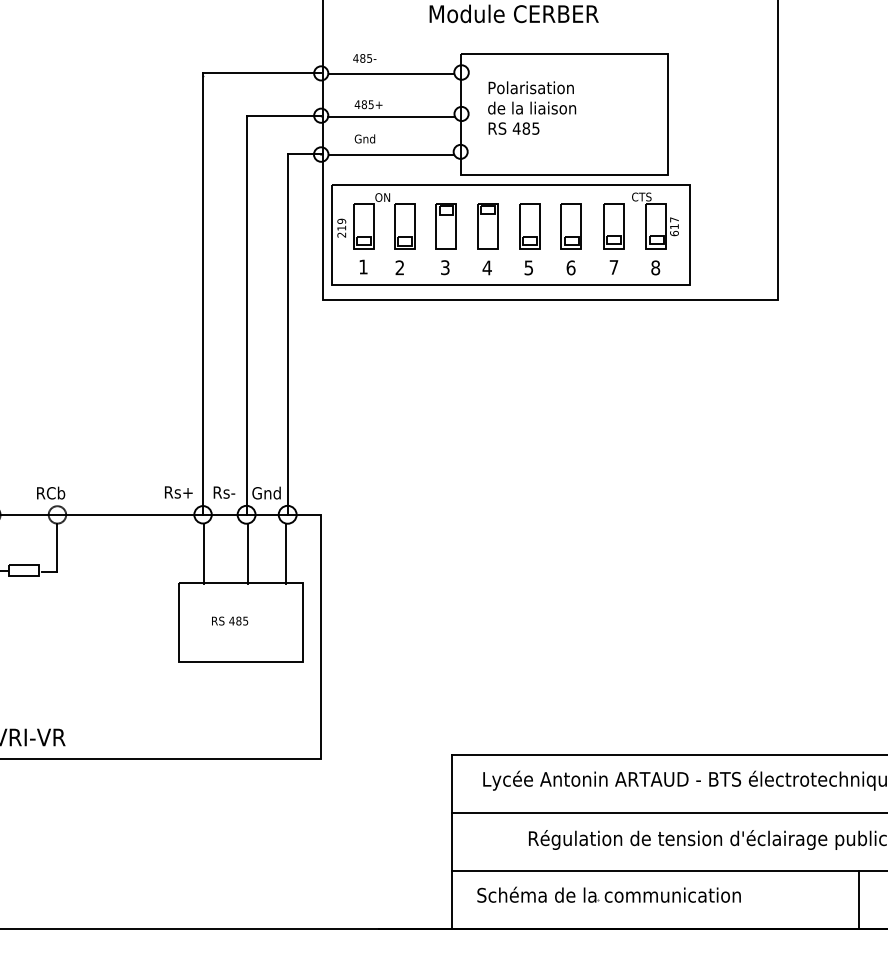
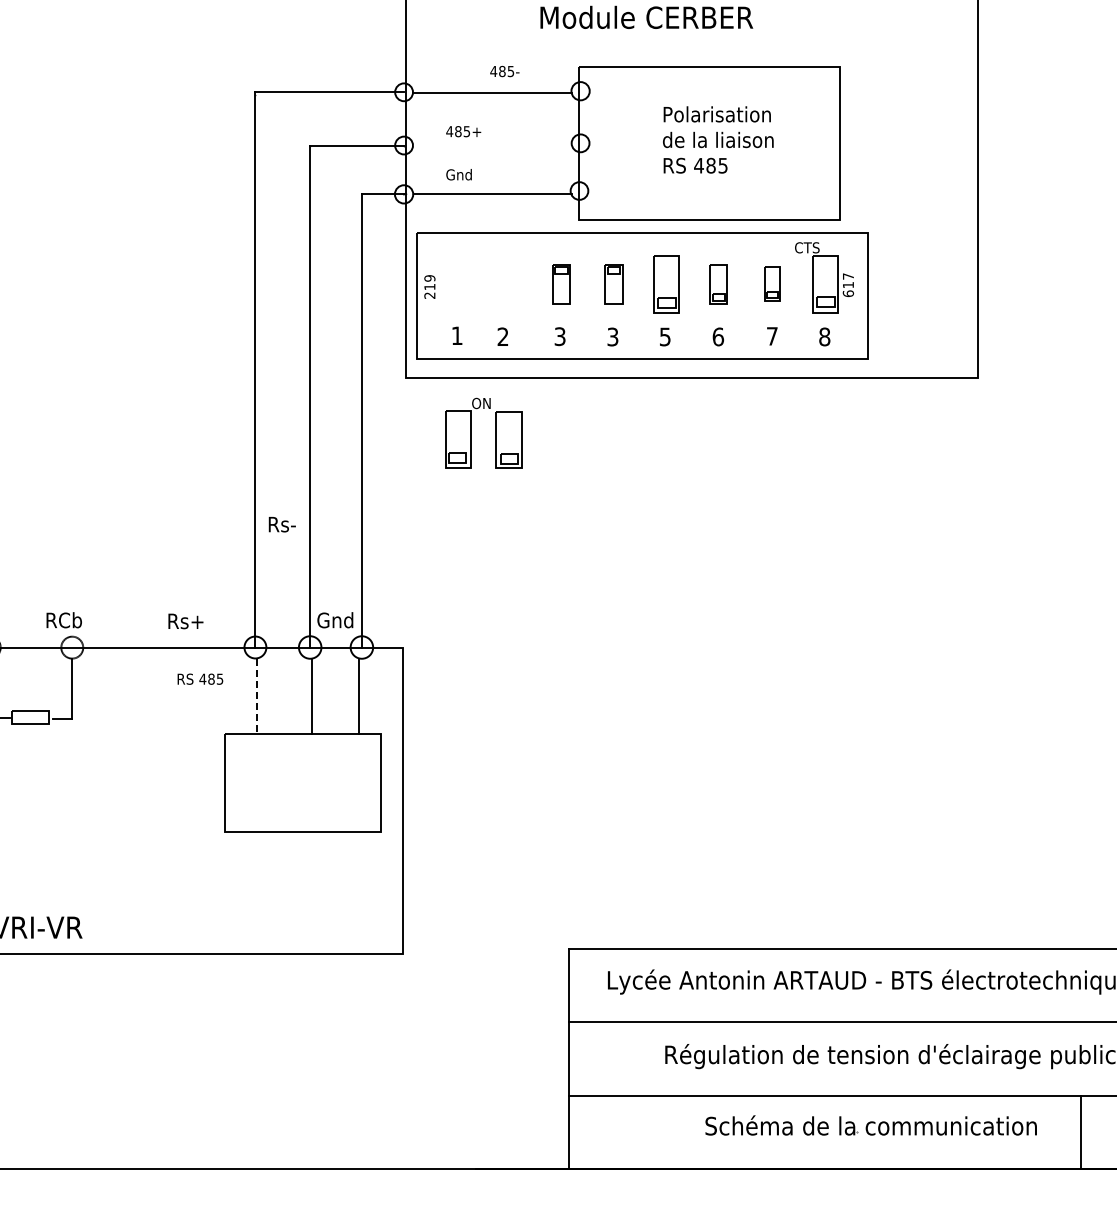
text: (364, 58) -> (504, 71), moved
text: (532, 107) -> (718, 139), moved
line: (391, 116) -> (492, 146), removed
part: (374, 220) -> (471, 432), moved
part: (446, 226) -> (561, 284), size x0.7
part: (488, 226) -> (614, 284), size x0.7
part: (571, 226) -> (718, 284), size x0.7
part: (614, 226) -> (772, 284), size x0.6
text: (486, 267) -> (612, 336), 4 -> 3
text: (178, 492) -> (185, 621), moved
text: (223, 492) -> (281, 524), moved
line: (203, 554) -> (256, 697), solid -> dashed
text: (230, 620) -> (200, 678), moved
part: (608, 894) -> (870, 1125), moved

